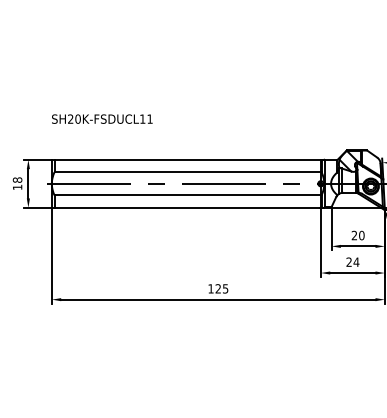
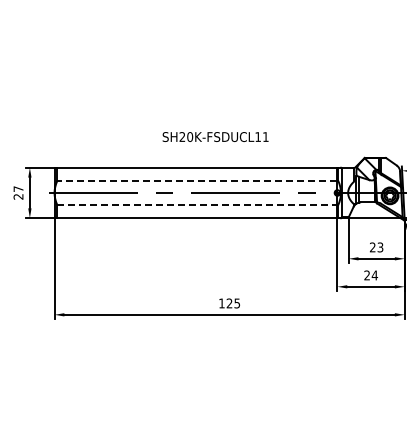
text: (102, 118) -> (215, 136), moved
line: (186, 171) -> (196, 180), solid -> dashed
text: (17, 183) -> (18, 192), 18 -> 27
line: (187, 195) -> (197, 205), solid -> dashed
text: (361, 235) -> (380, 247), 20 -> 23

